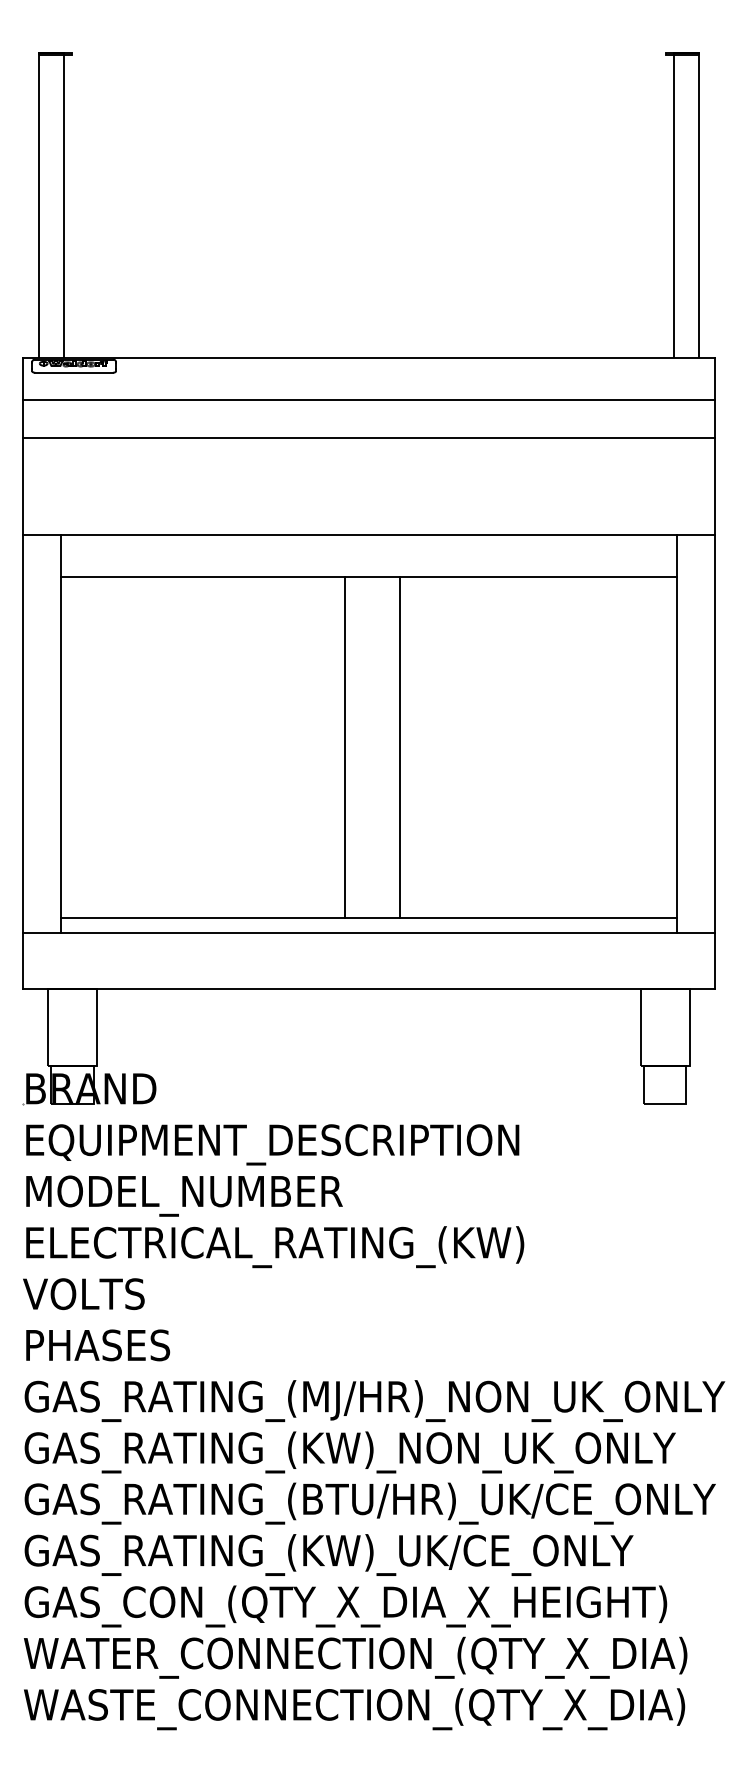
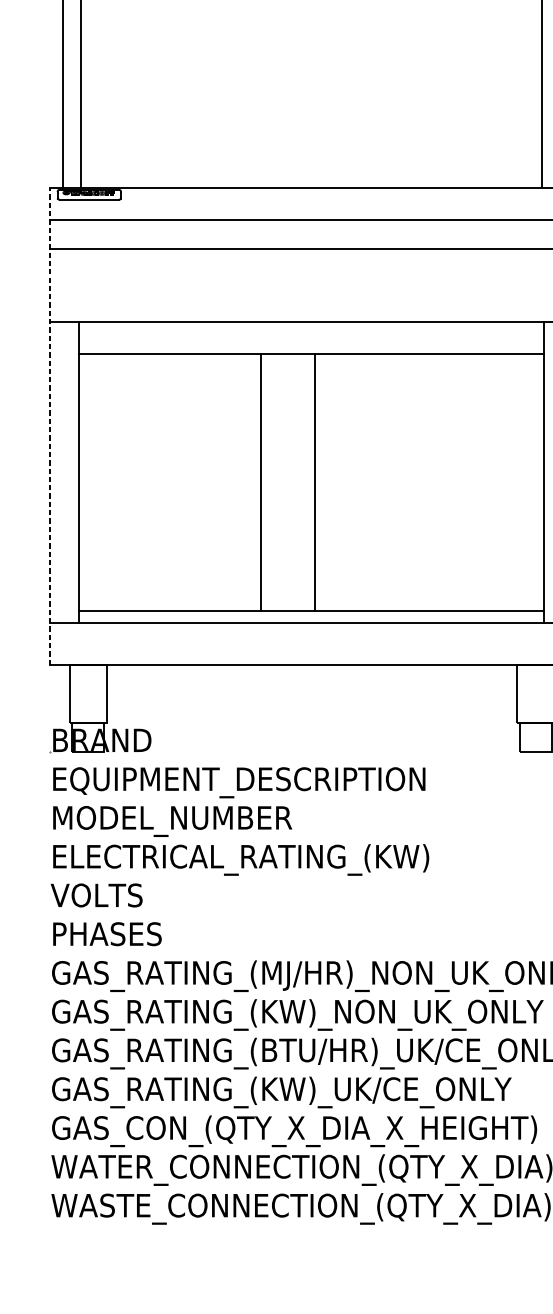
line: (22, 673) -> (50, 426), solid -> dashed
line: (345, 746) -> (261, 481), moved
line: (400, 746) -> (315, 481), moved

